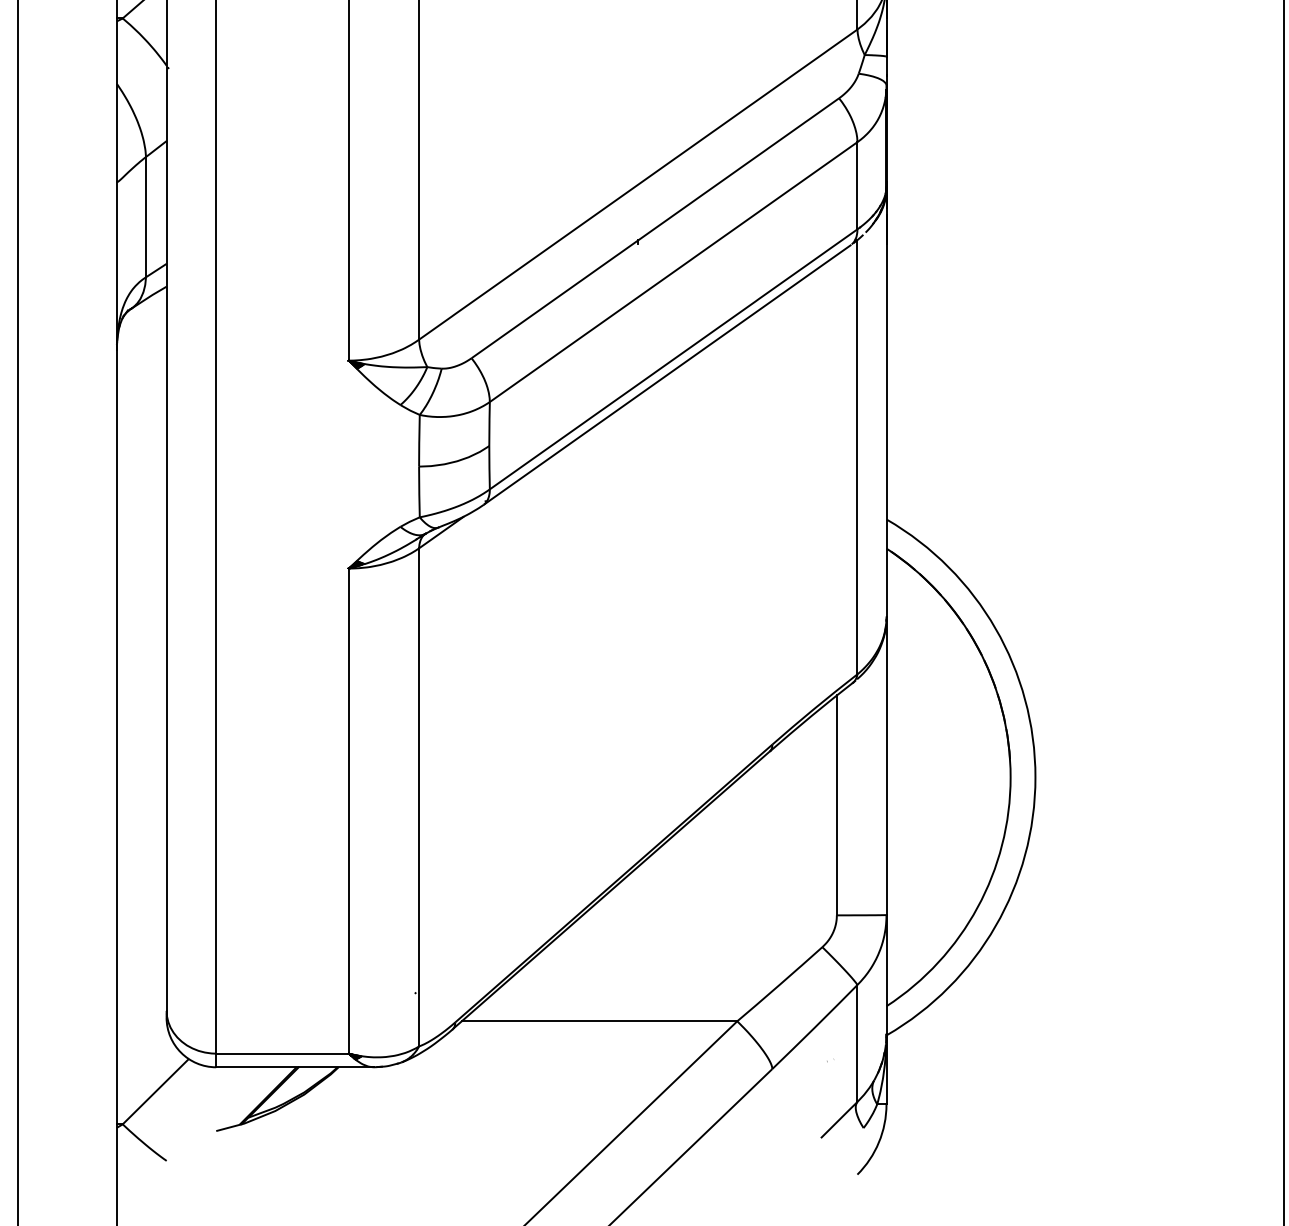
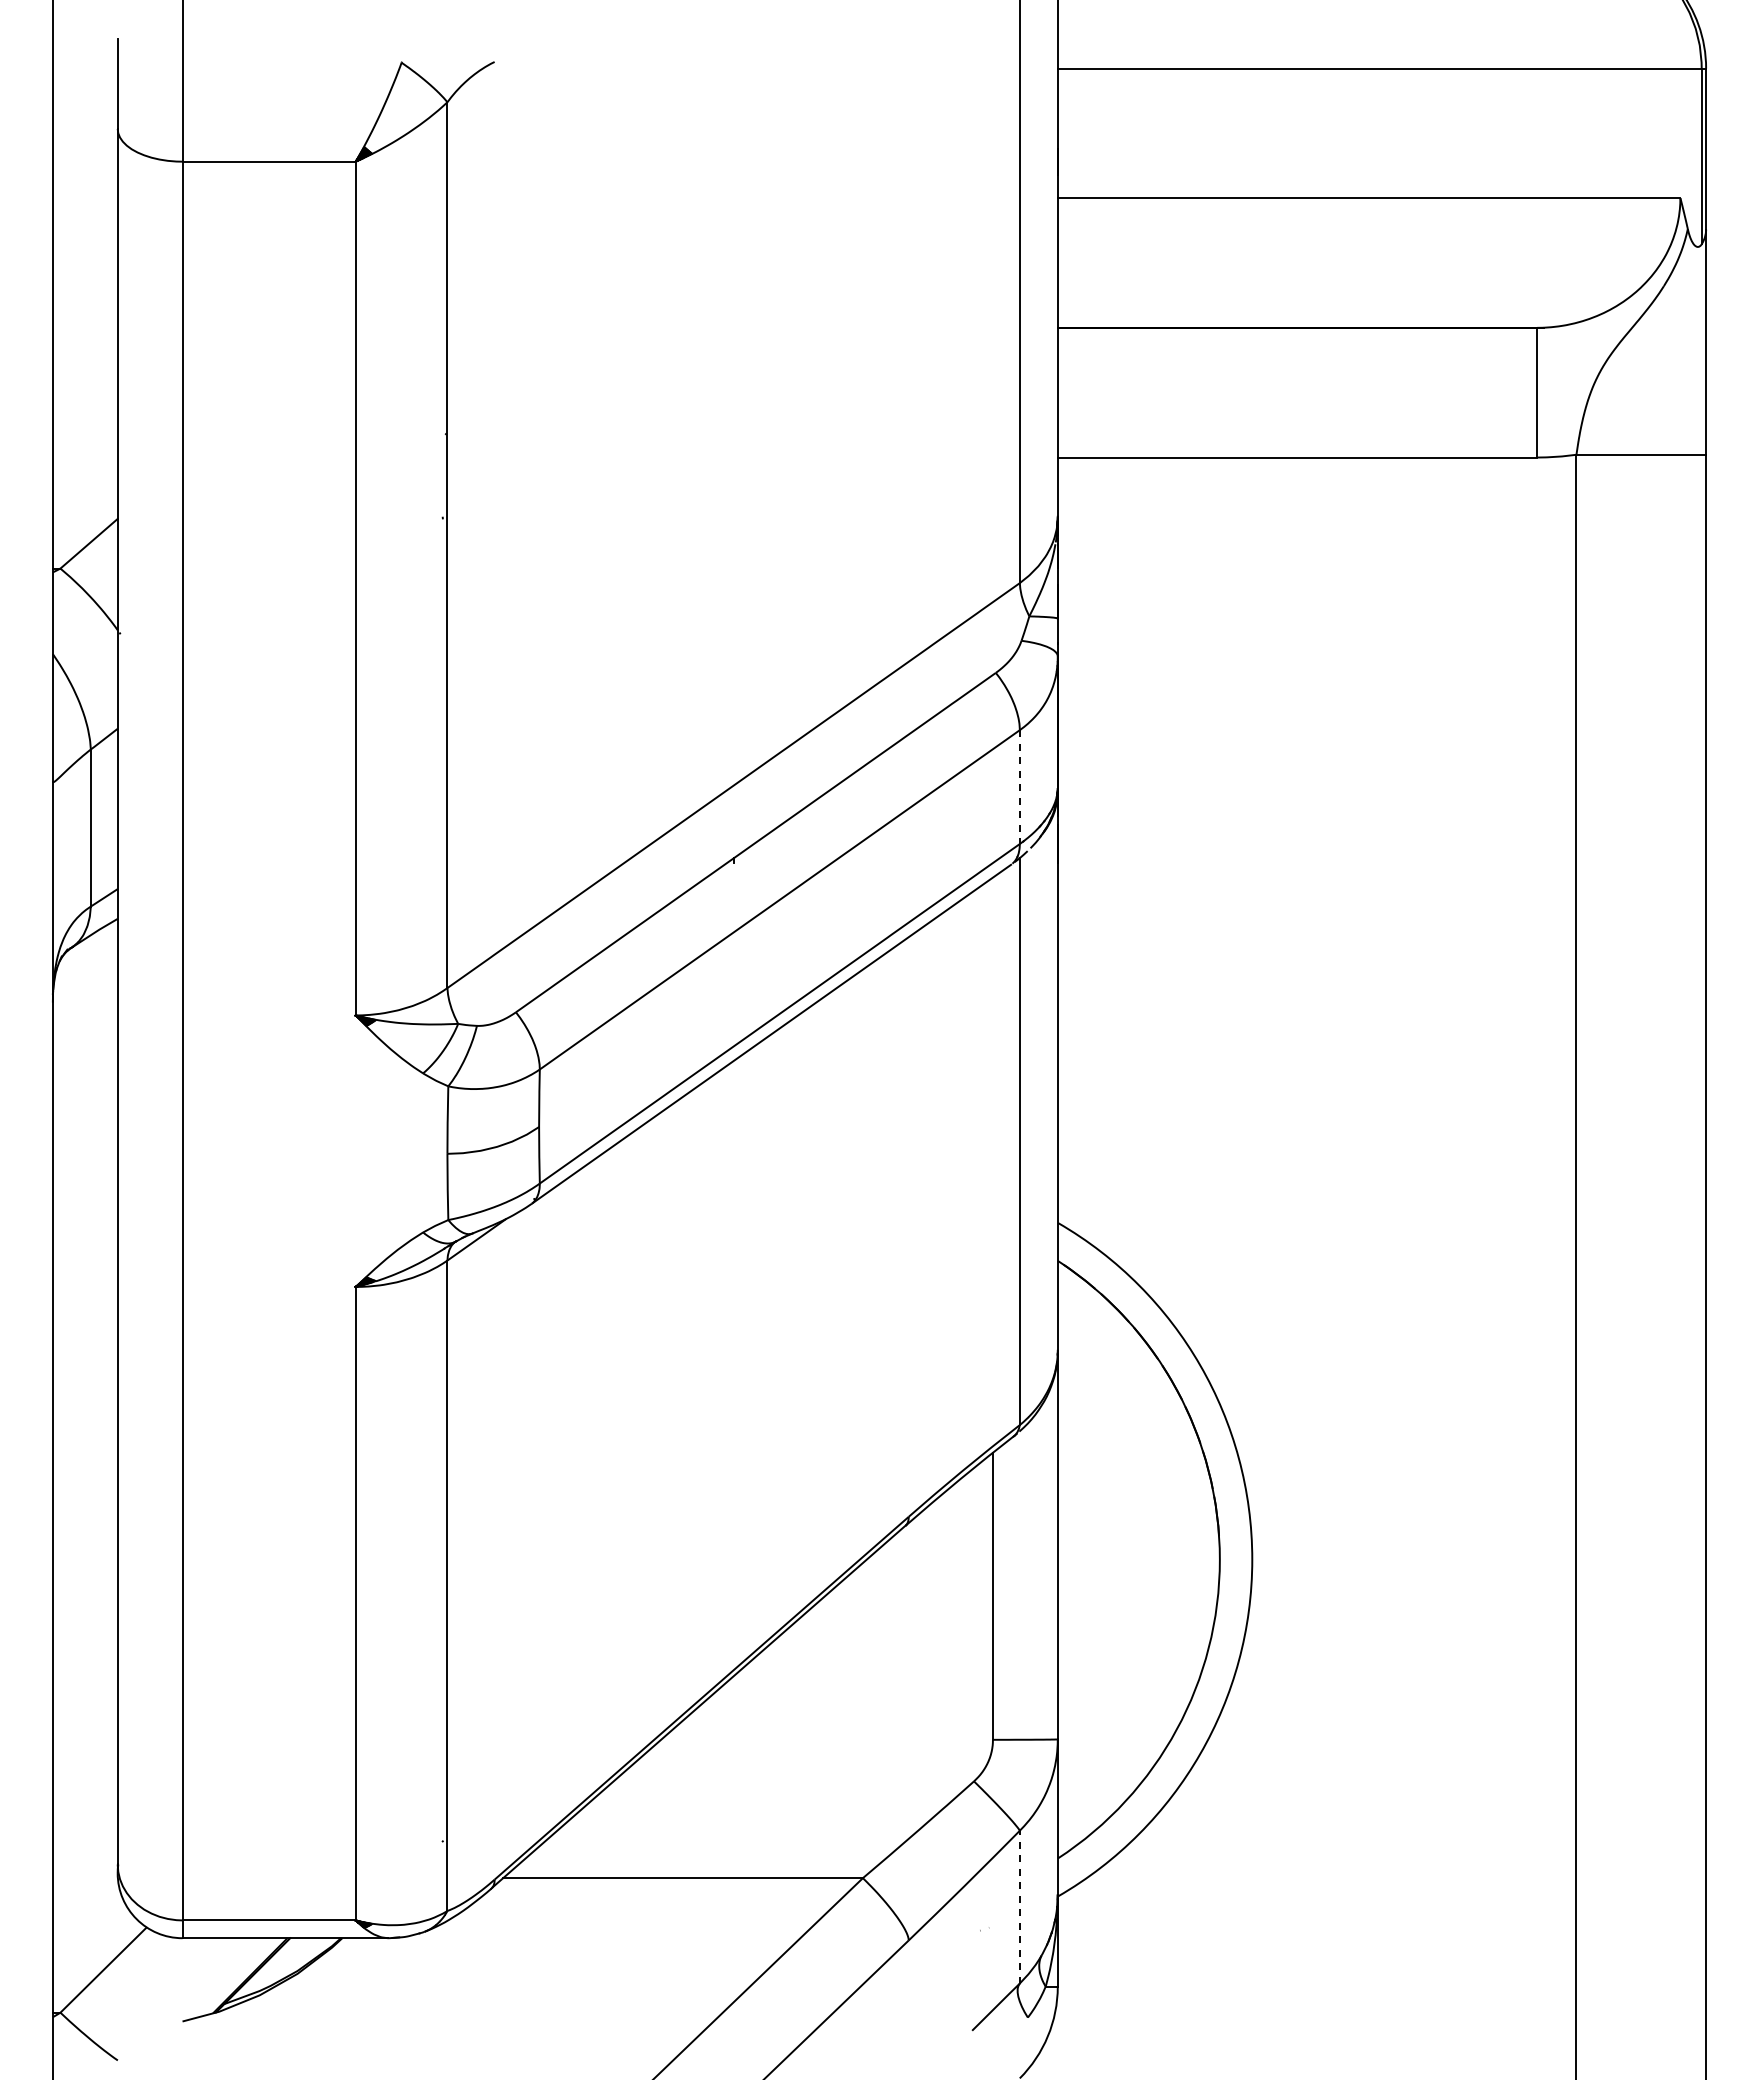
line: (857, 186) -> (1019, 787), solid -> dashed
line: (857, 1043) -> (1019, 1906), solid -> dashed

